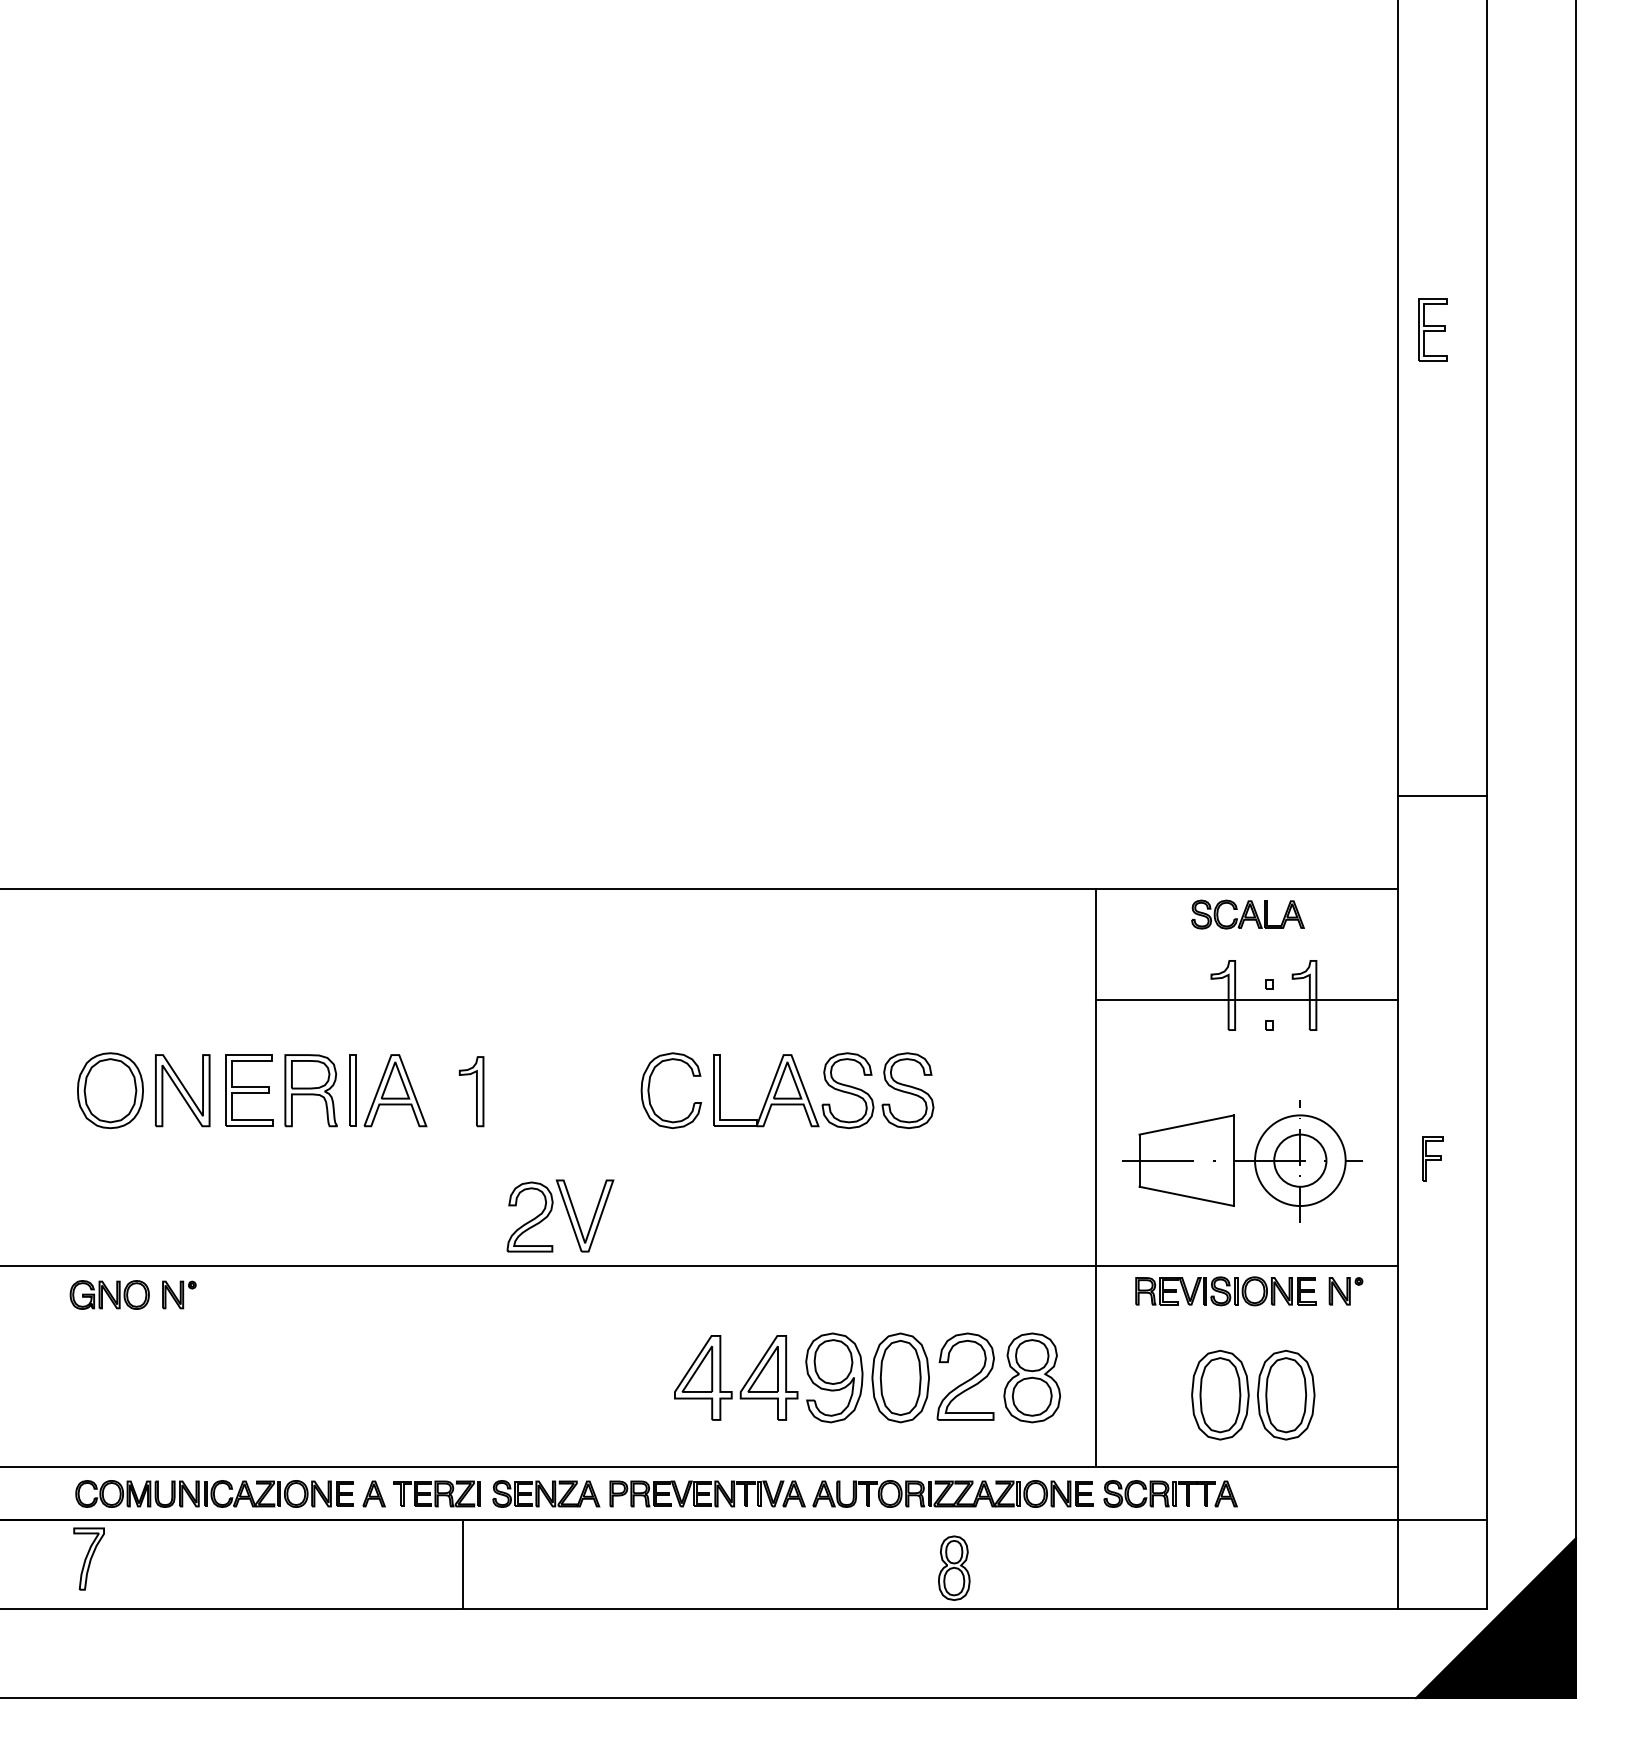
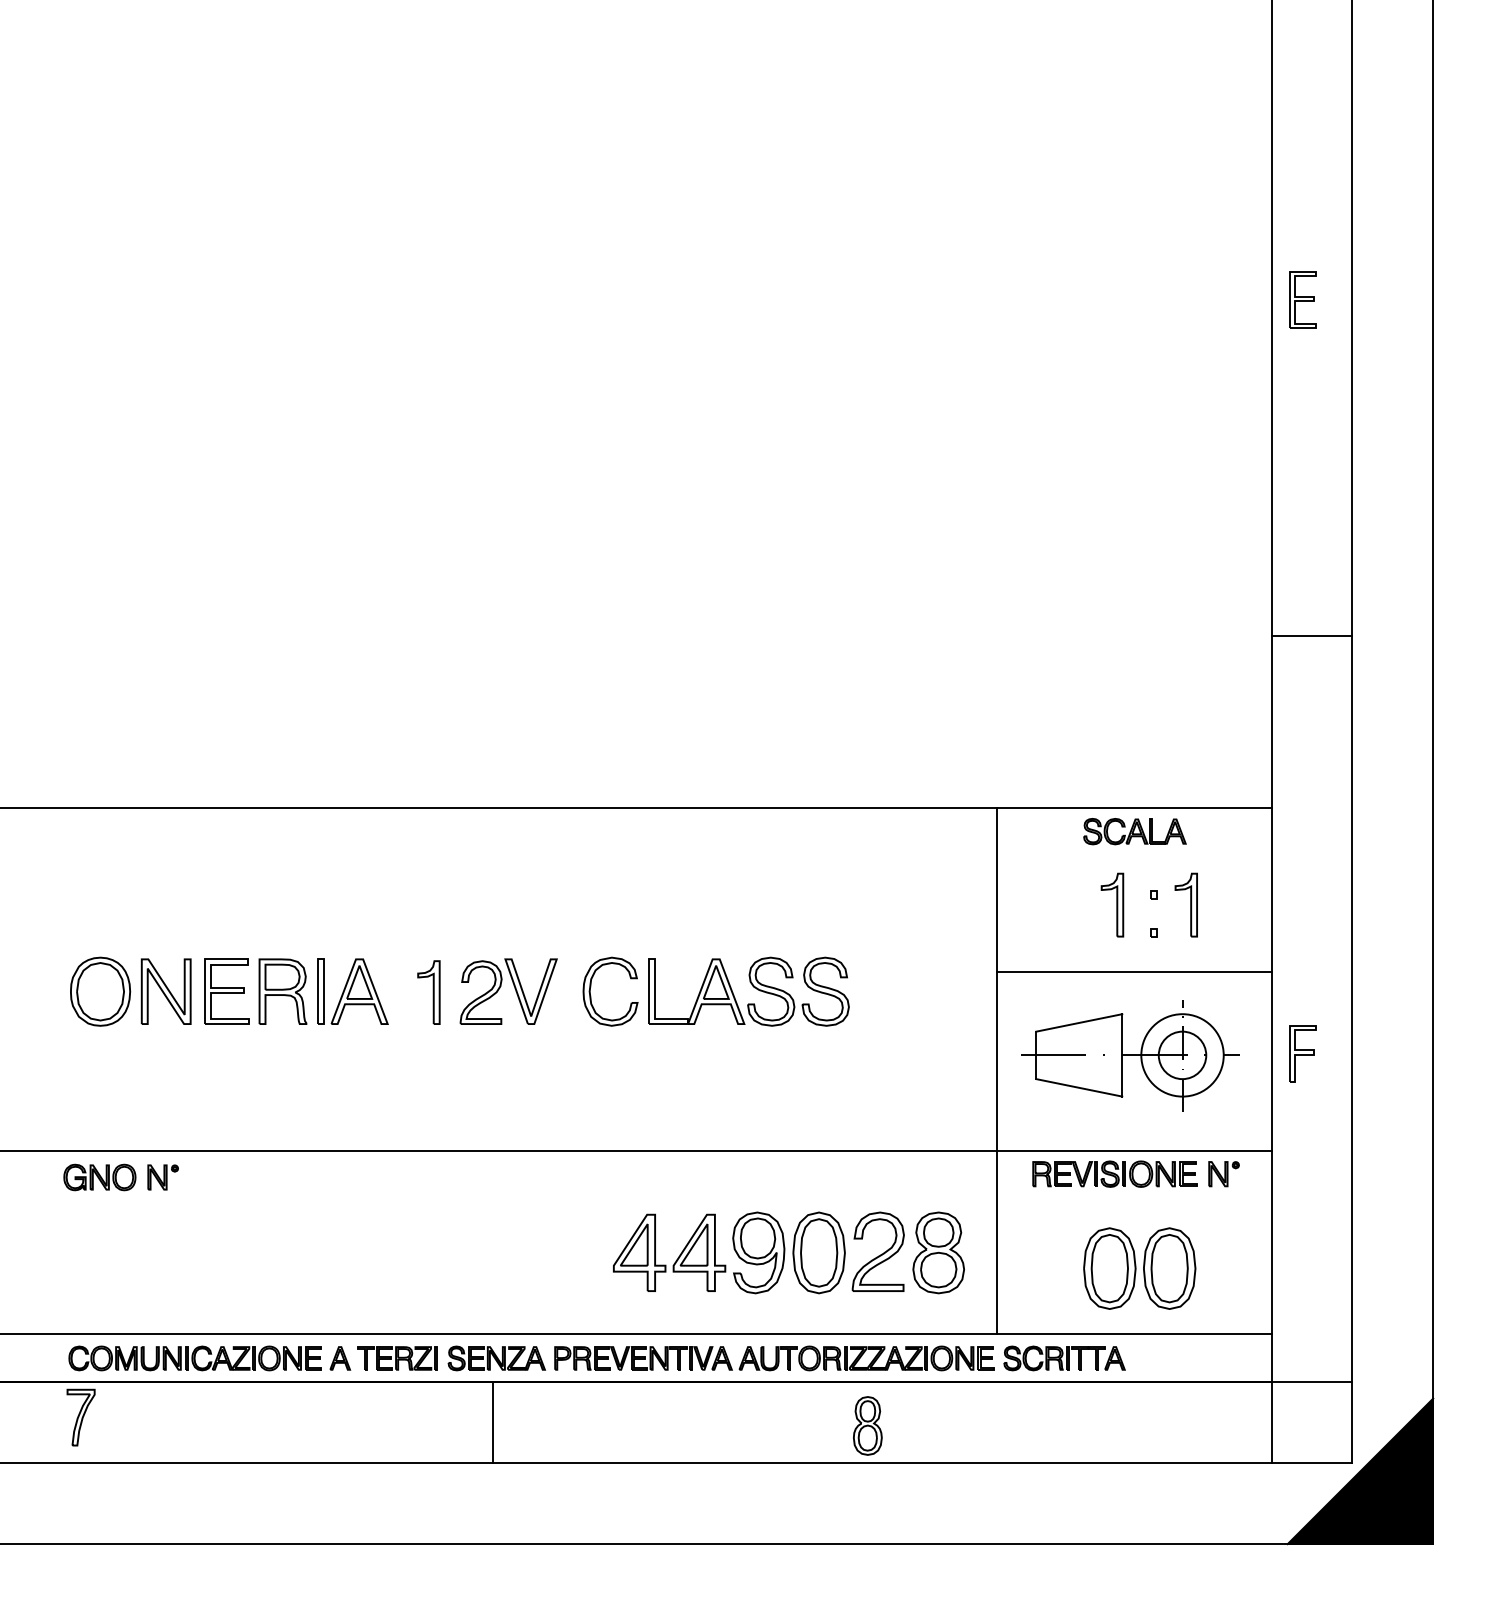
line: (1442, 795) -> (1311, 635), moved
line: (1246, 999) -> (1133, 971), moved
part: (1432, 1158) -> (1302, 1053), size x1.43
part: (566, 1212) -> (514, 988), moved
line: (463, 1564) -> (493, 1422), moved

